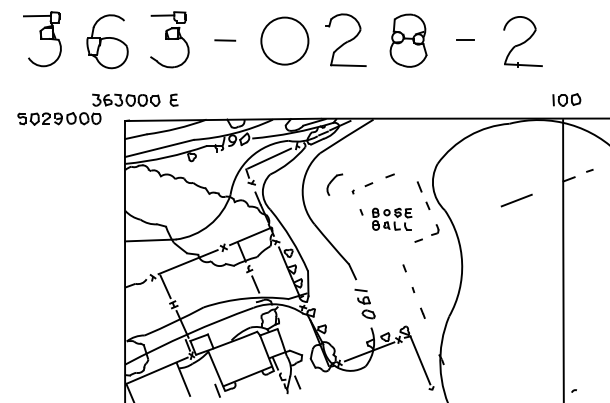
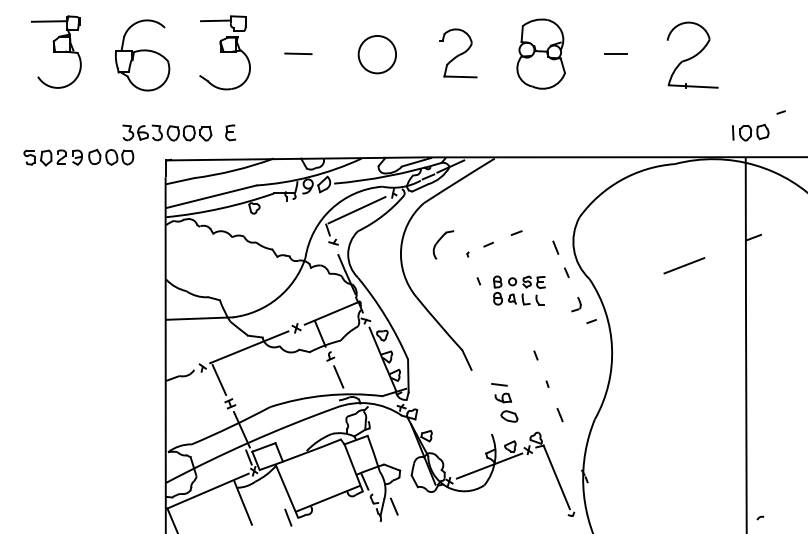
part: (345, 39) -> (457, 52), size x0.7
circle: (284, 40) -> (376, 53), size x0.6
line: (589, 170) -> (780, 112), moved
line: (418, 240) -> (591, 321), moved
part: (364, 303) -> (503, 402), moved

